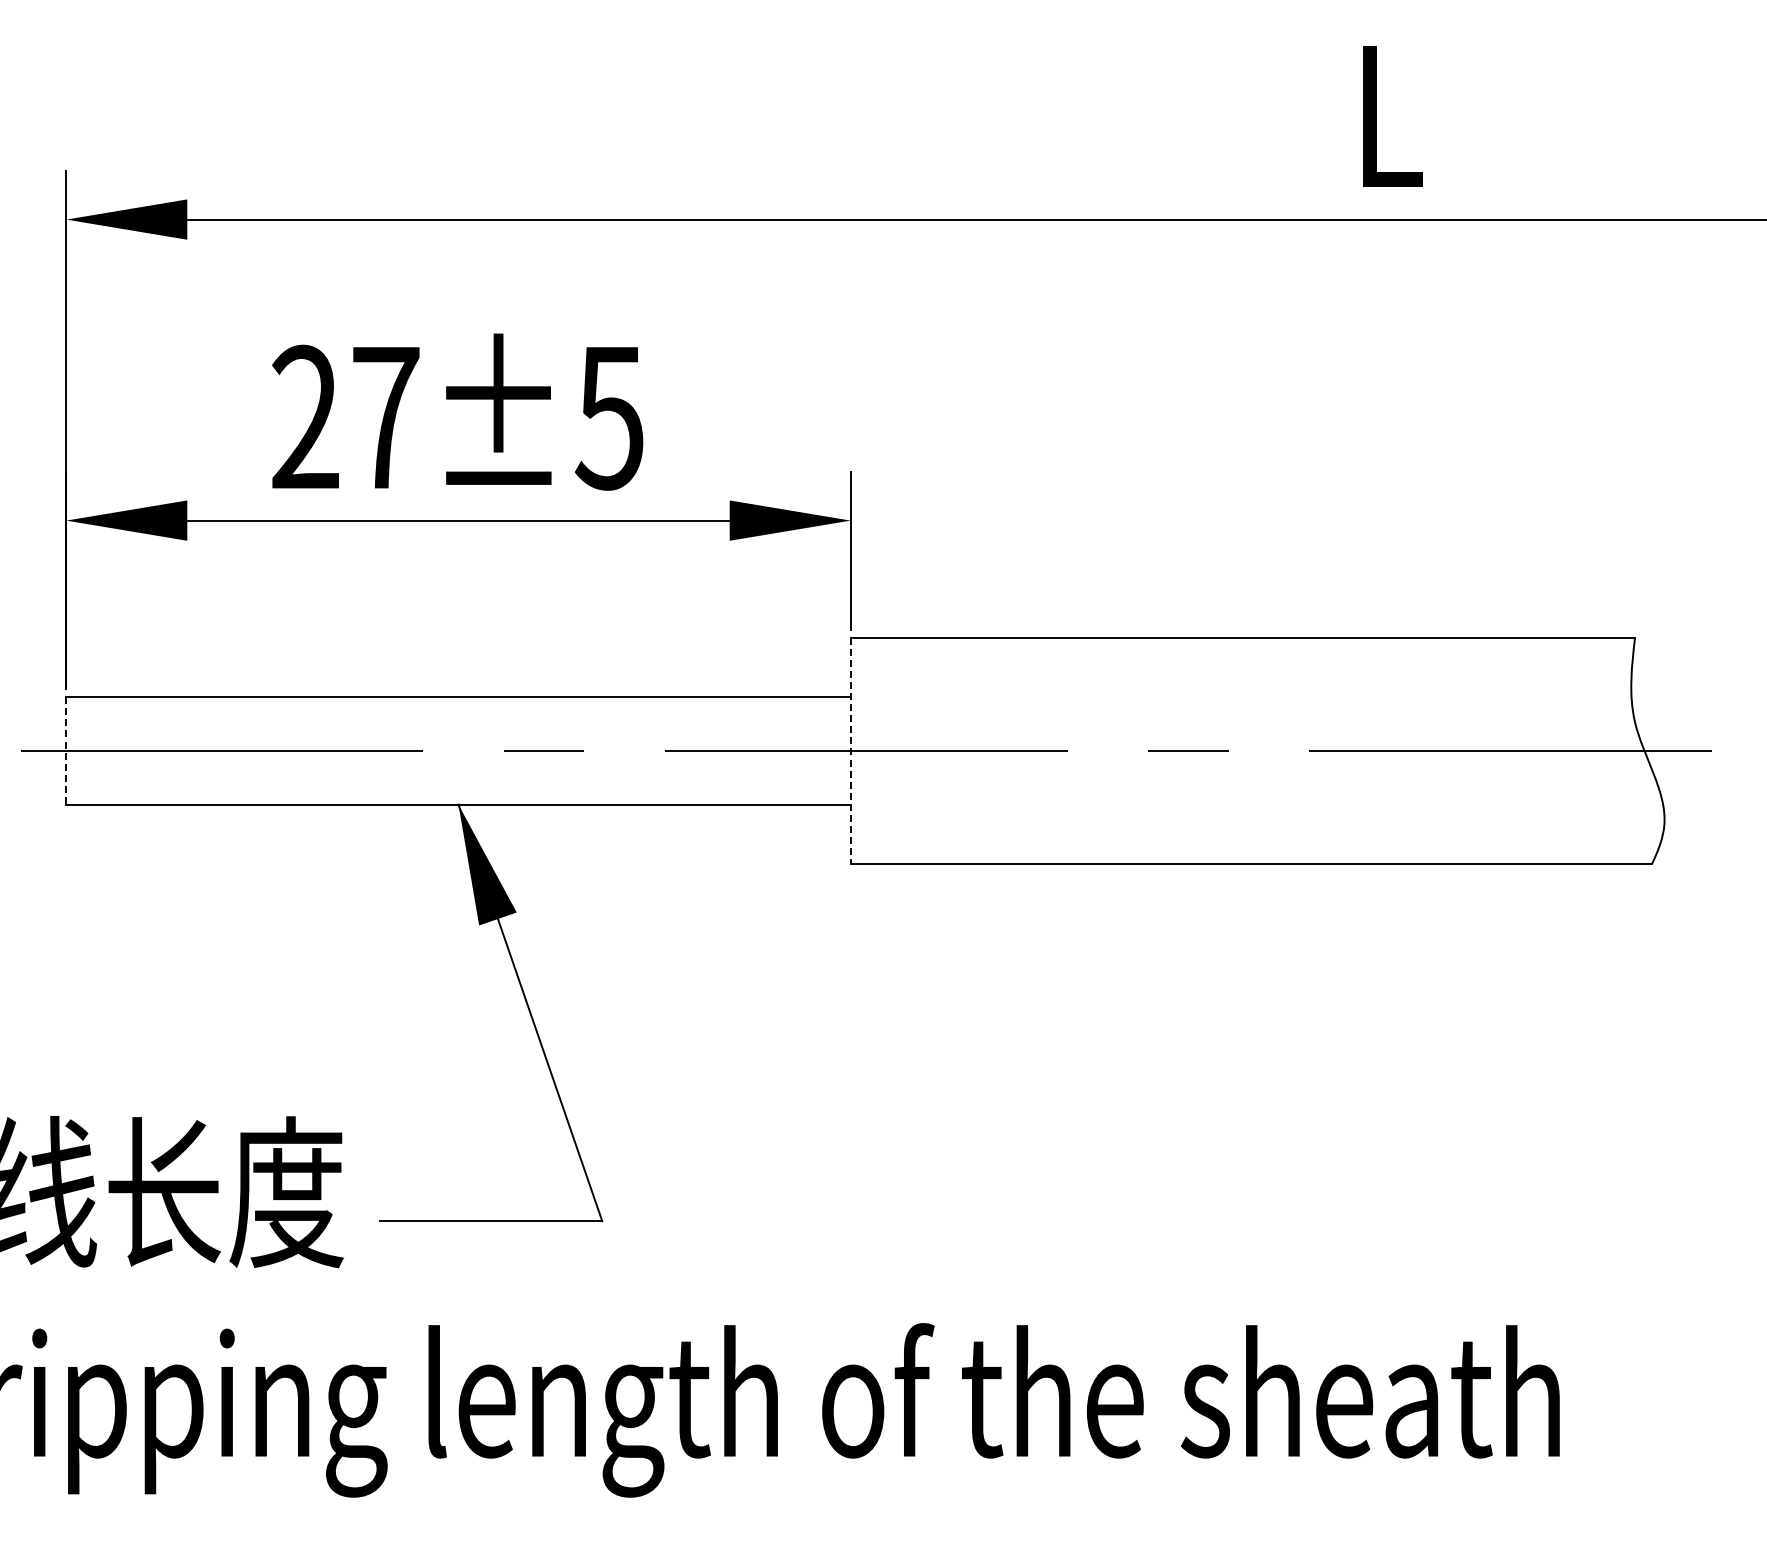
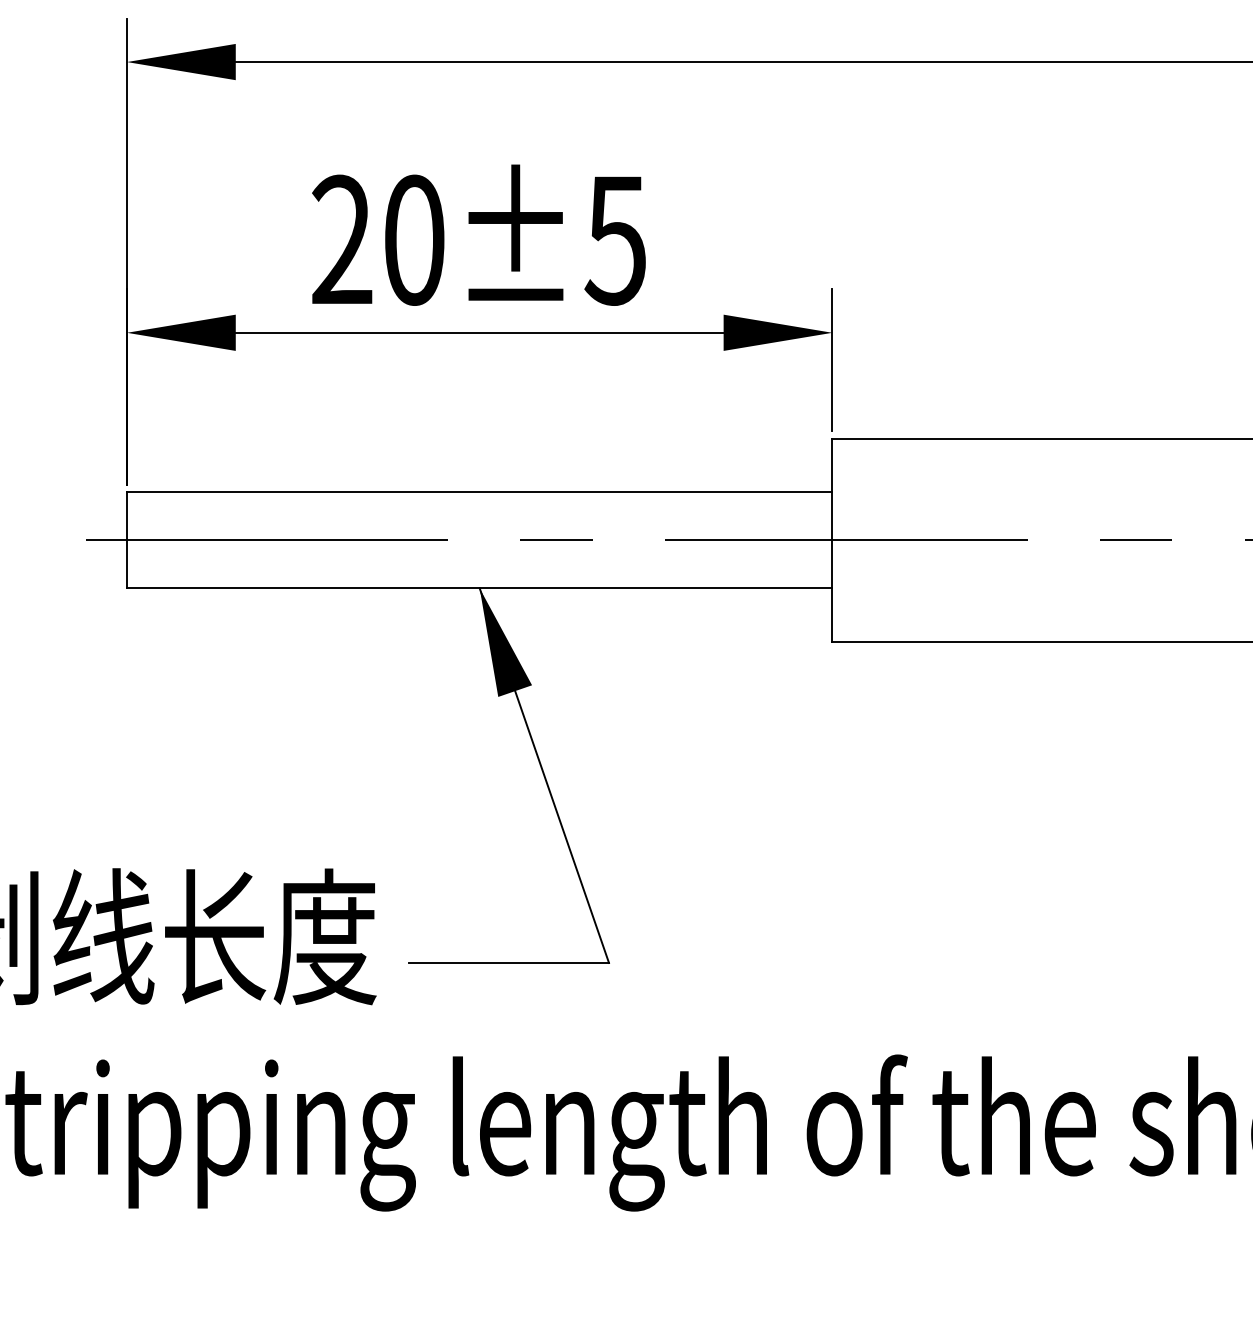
text: (386, 417) -> (414, 240), 27±5 -> 20±5
line: (66, 751) -> (127, 540), dashed -> solid
line: (850, 751) -> (832, 540), dashed -> solid

